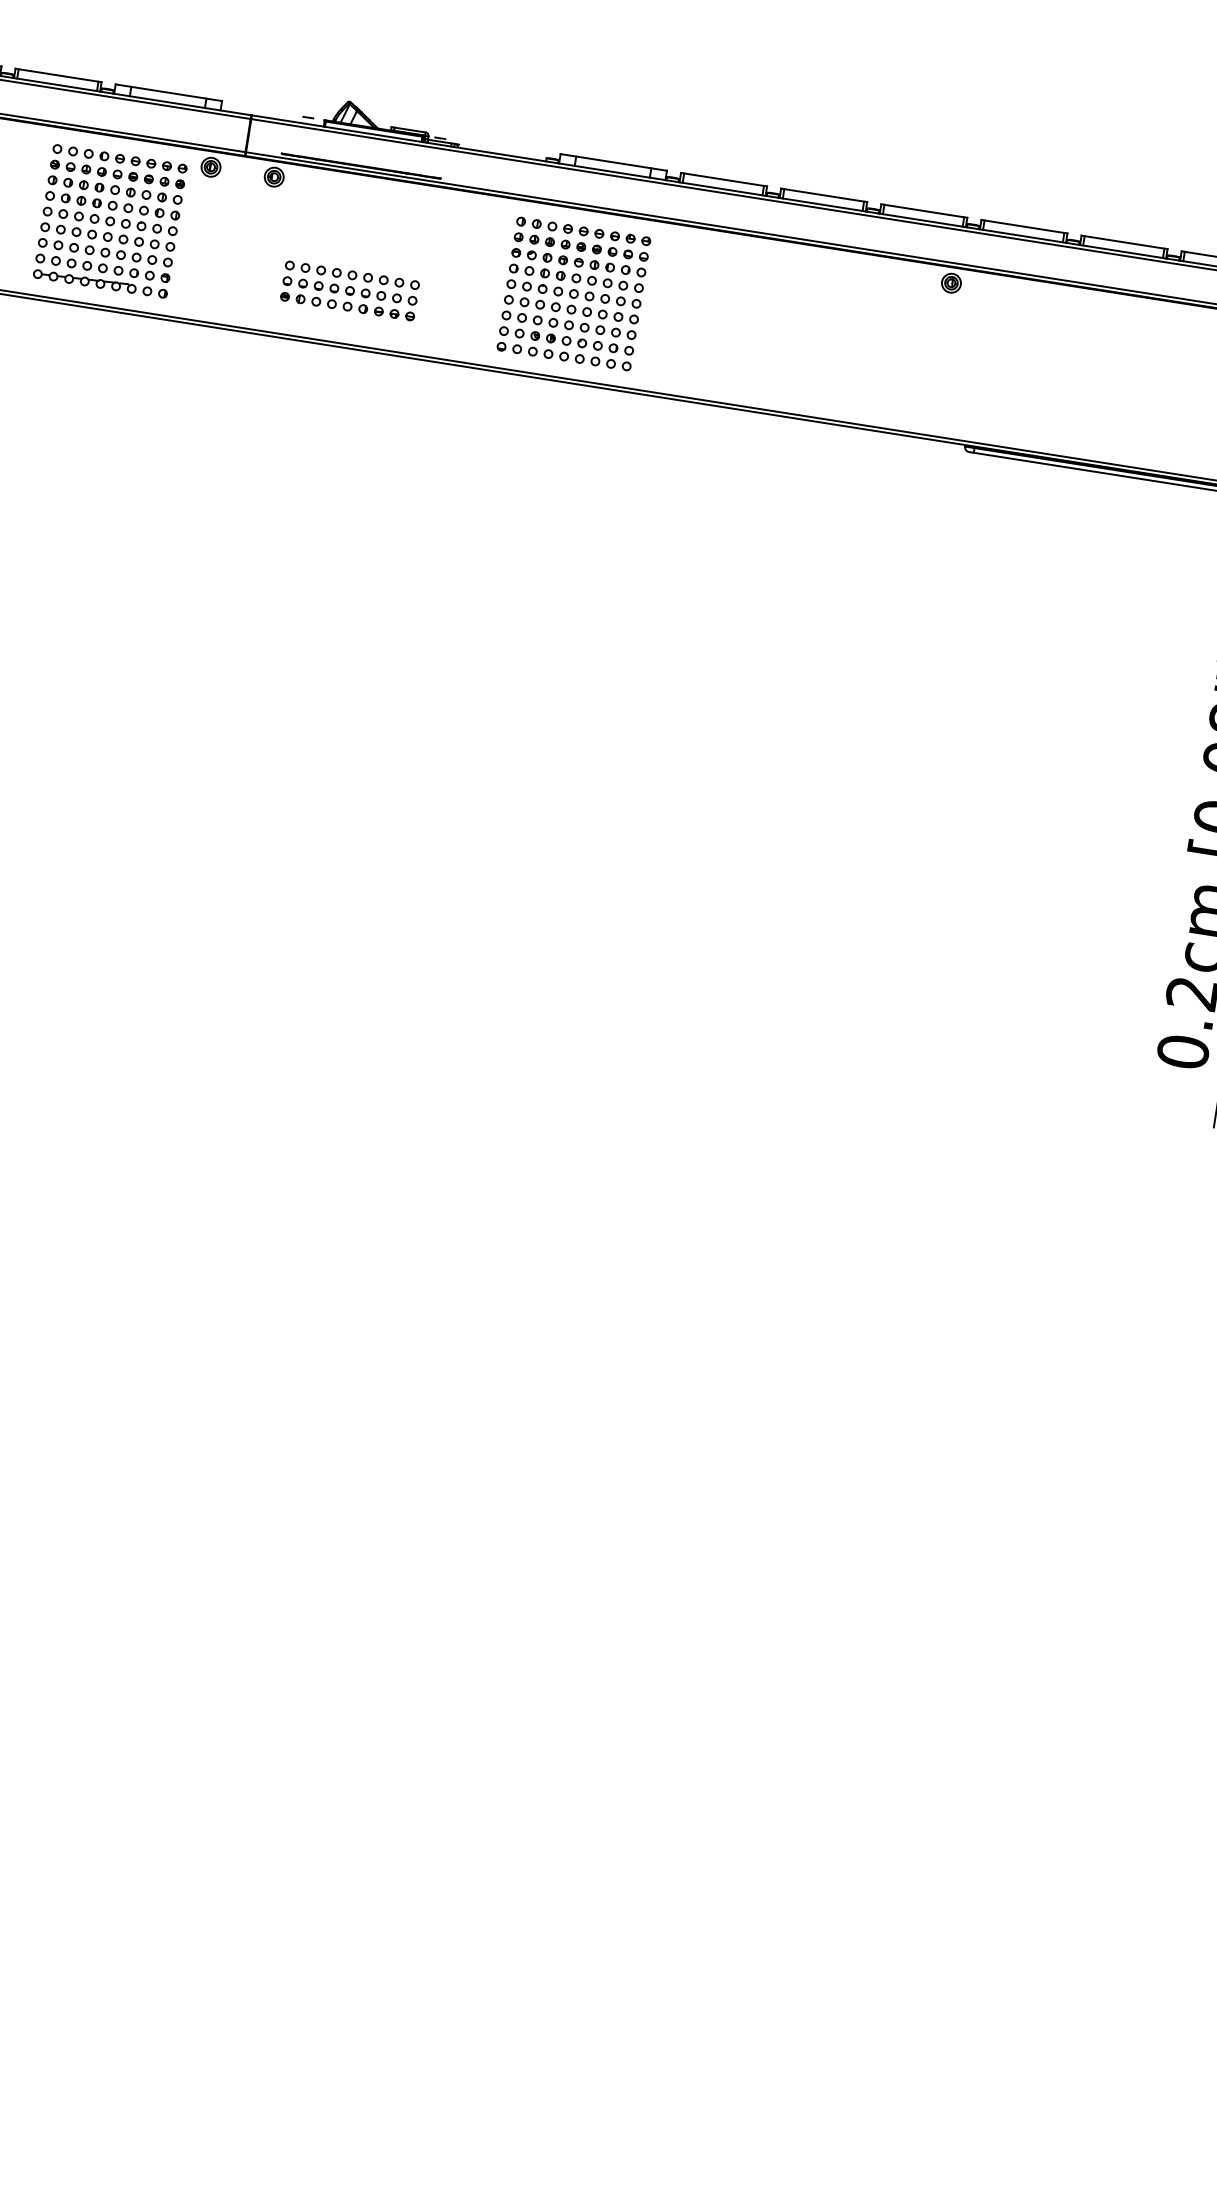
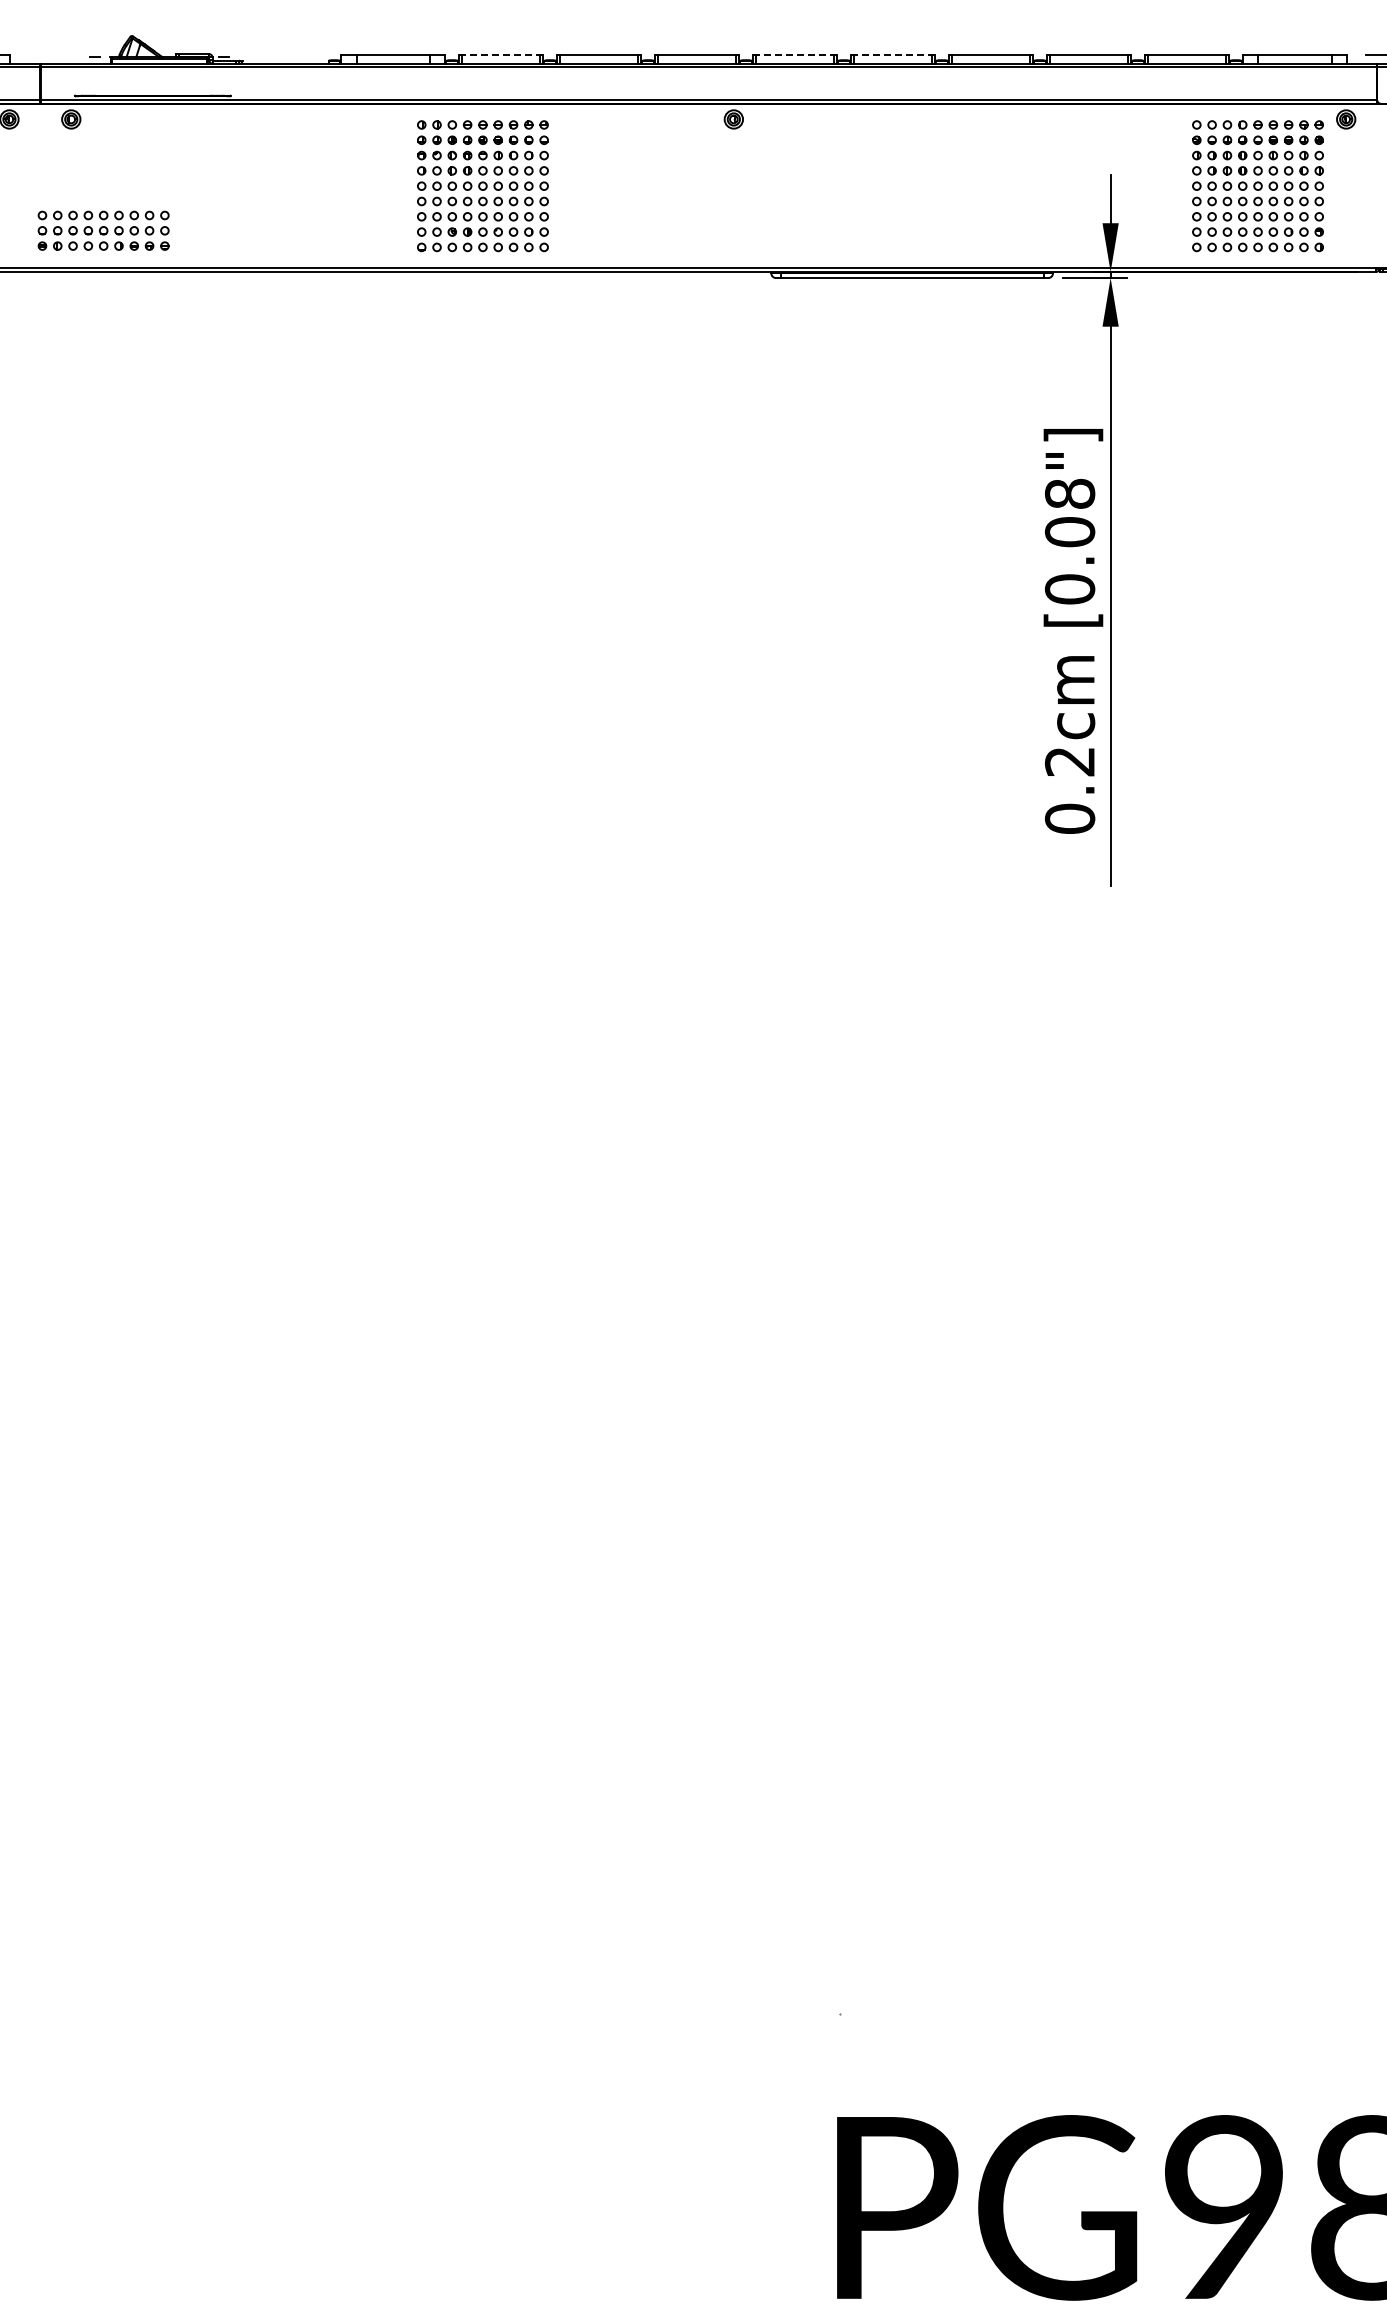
line: (724, 179) -> (501, 54), solid -> dashed
line: (1024, 226) -> (795, 54), solid -> dashed
line: (1125, 242) -> (893, 54), solid -> dashed
part: (349, 290) -> (103, 230), moved
part: (573, 294) -> (482, 186), moved

